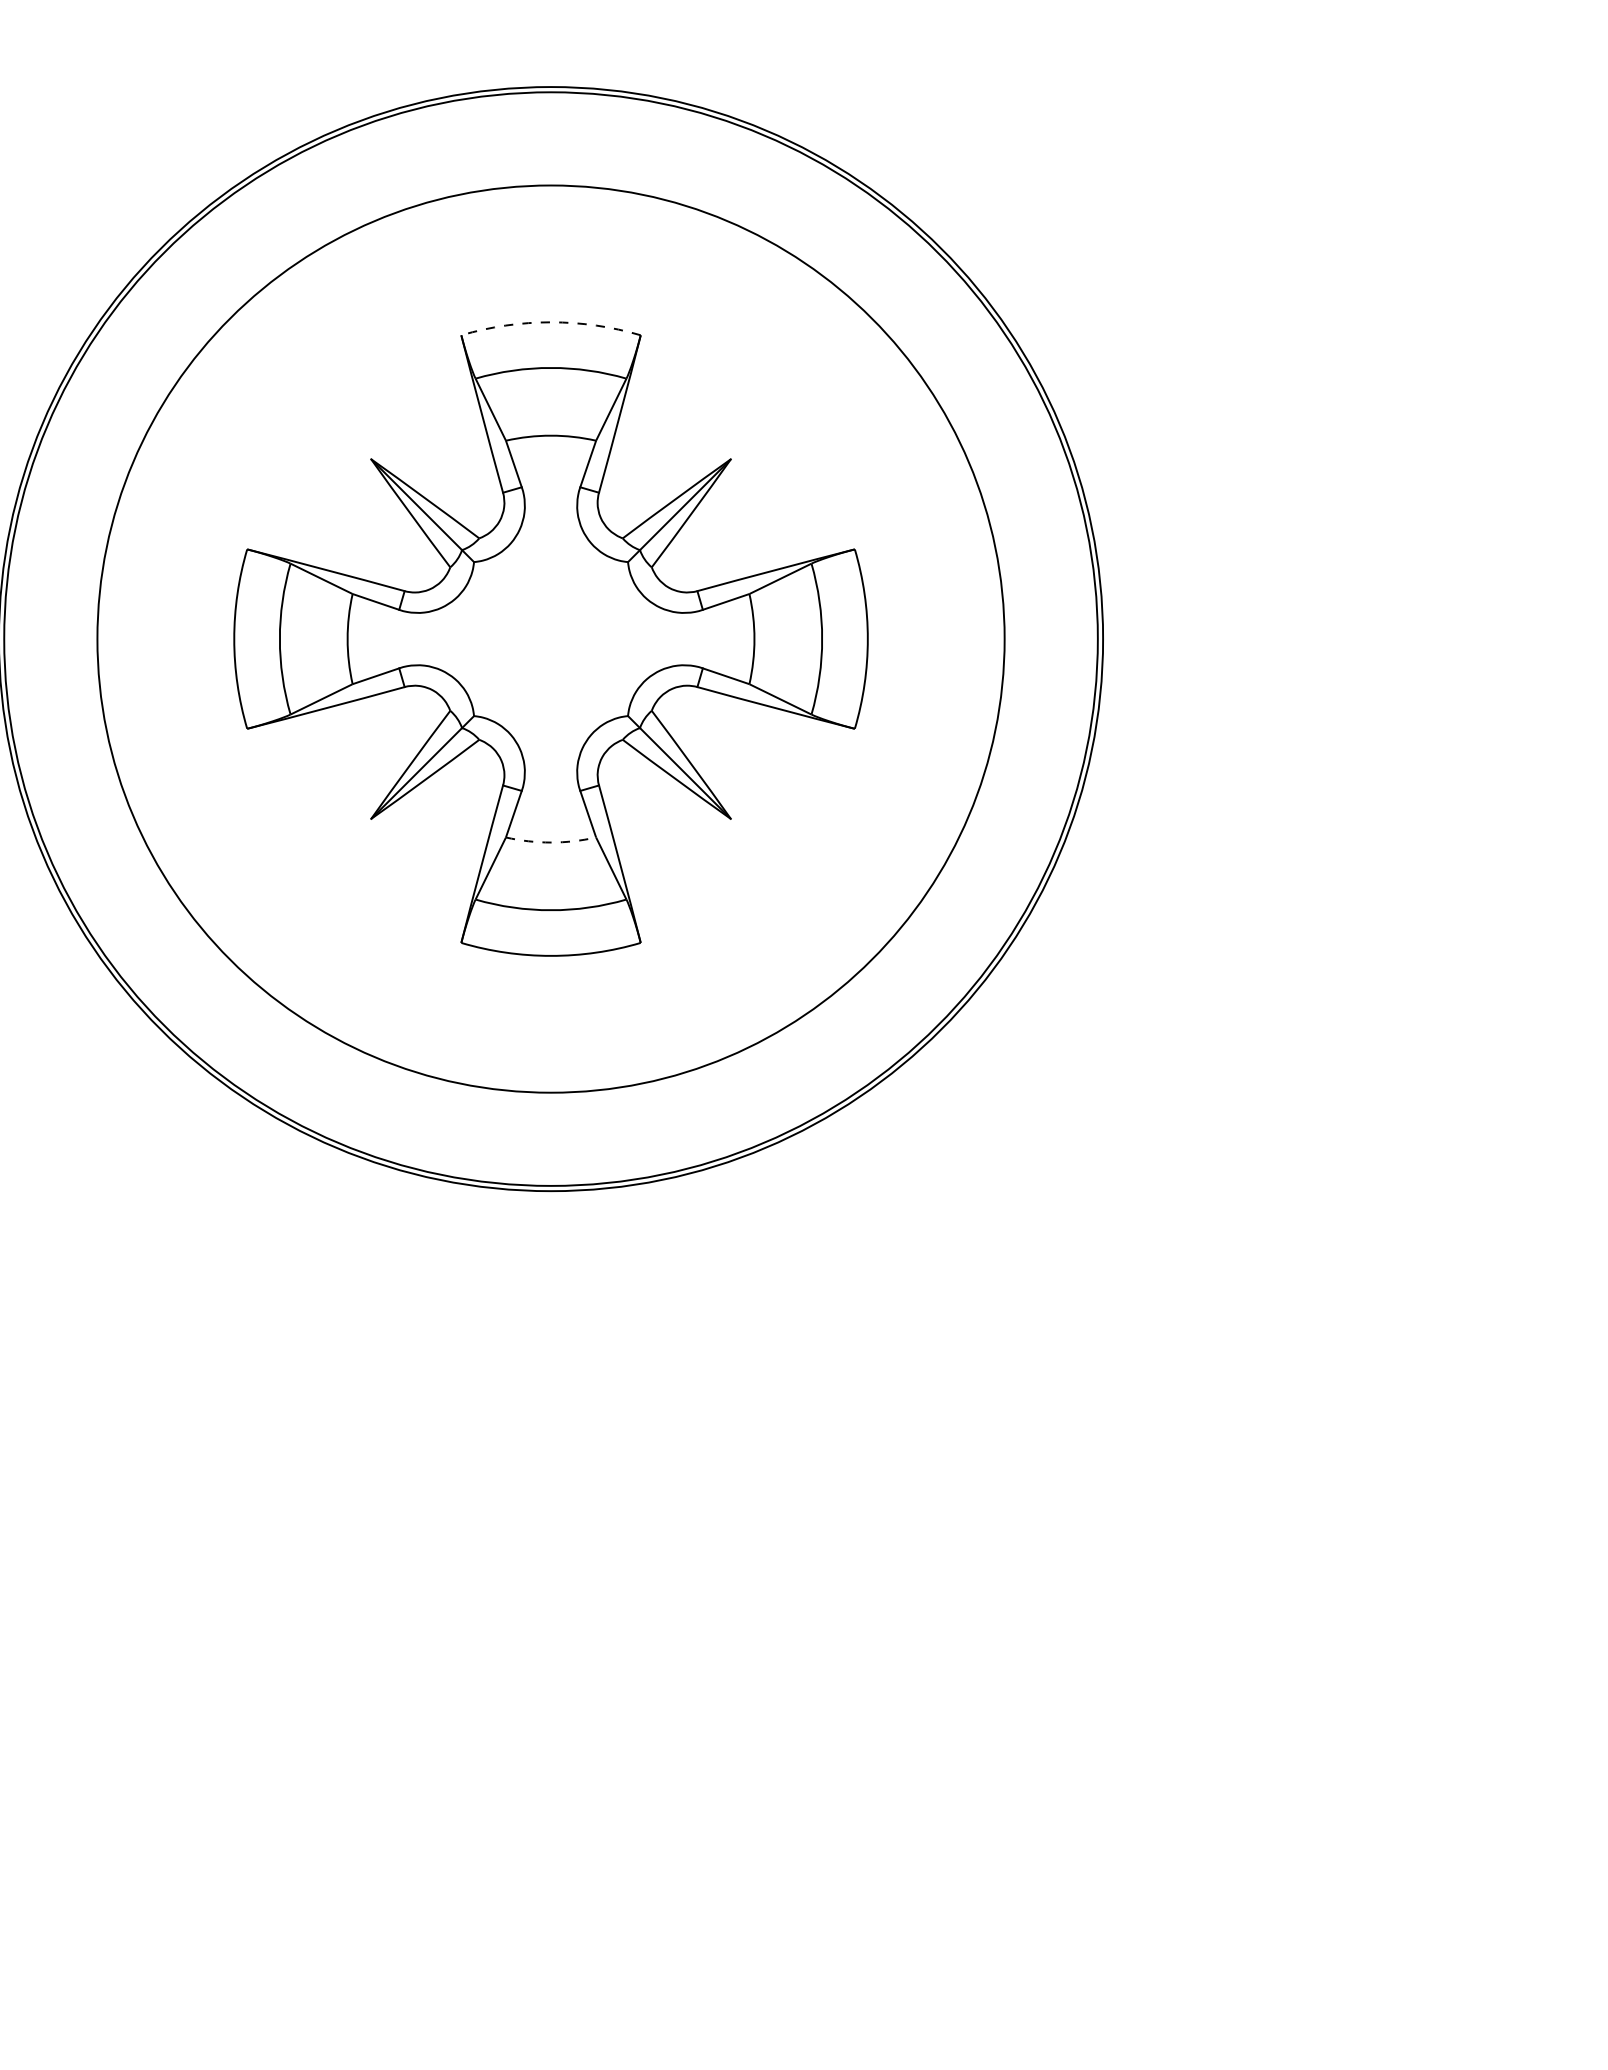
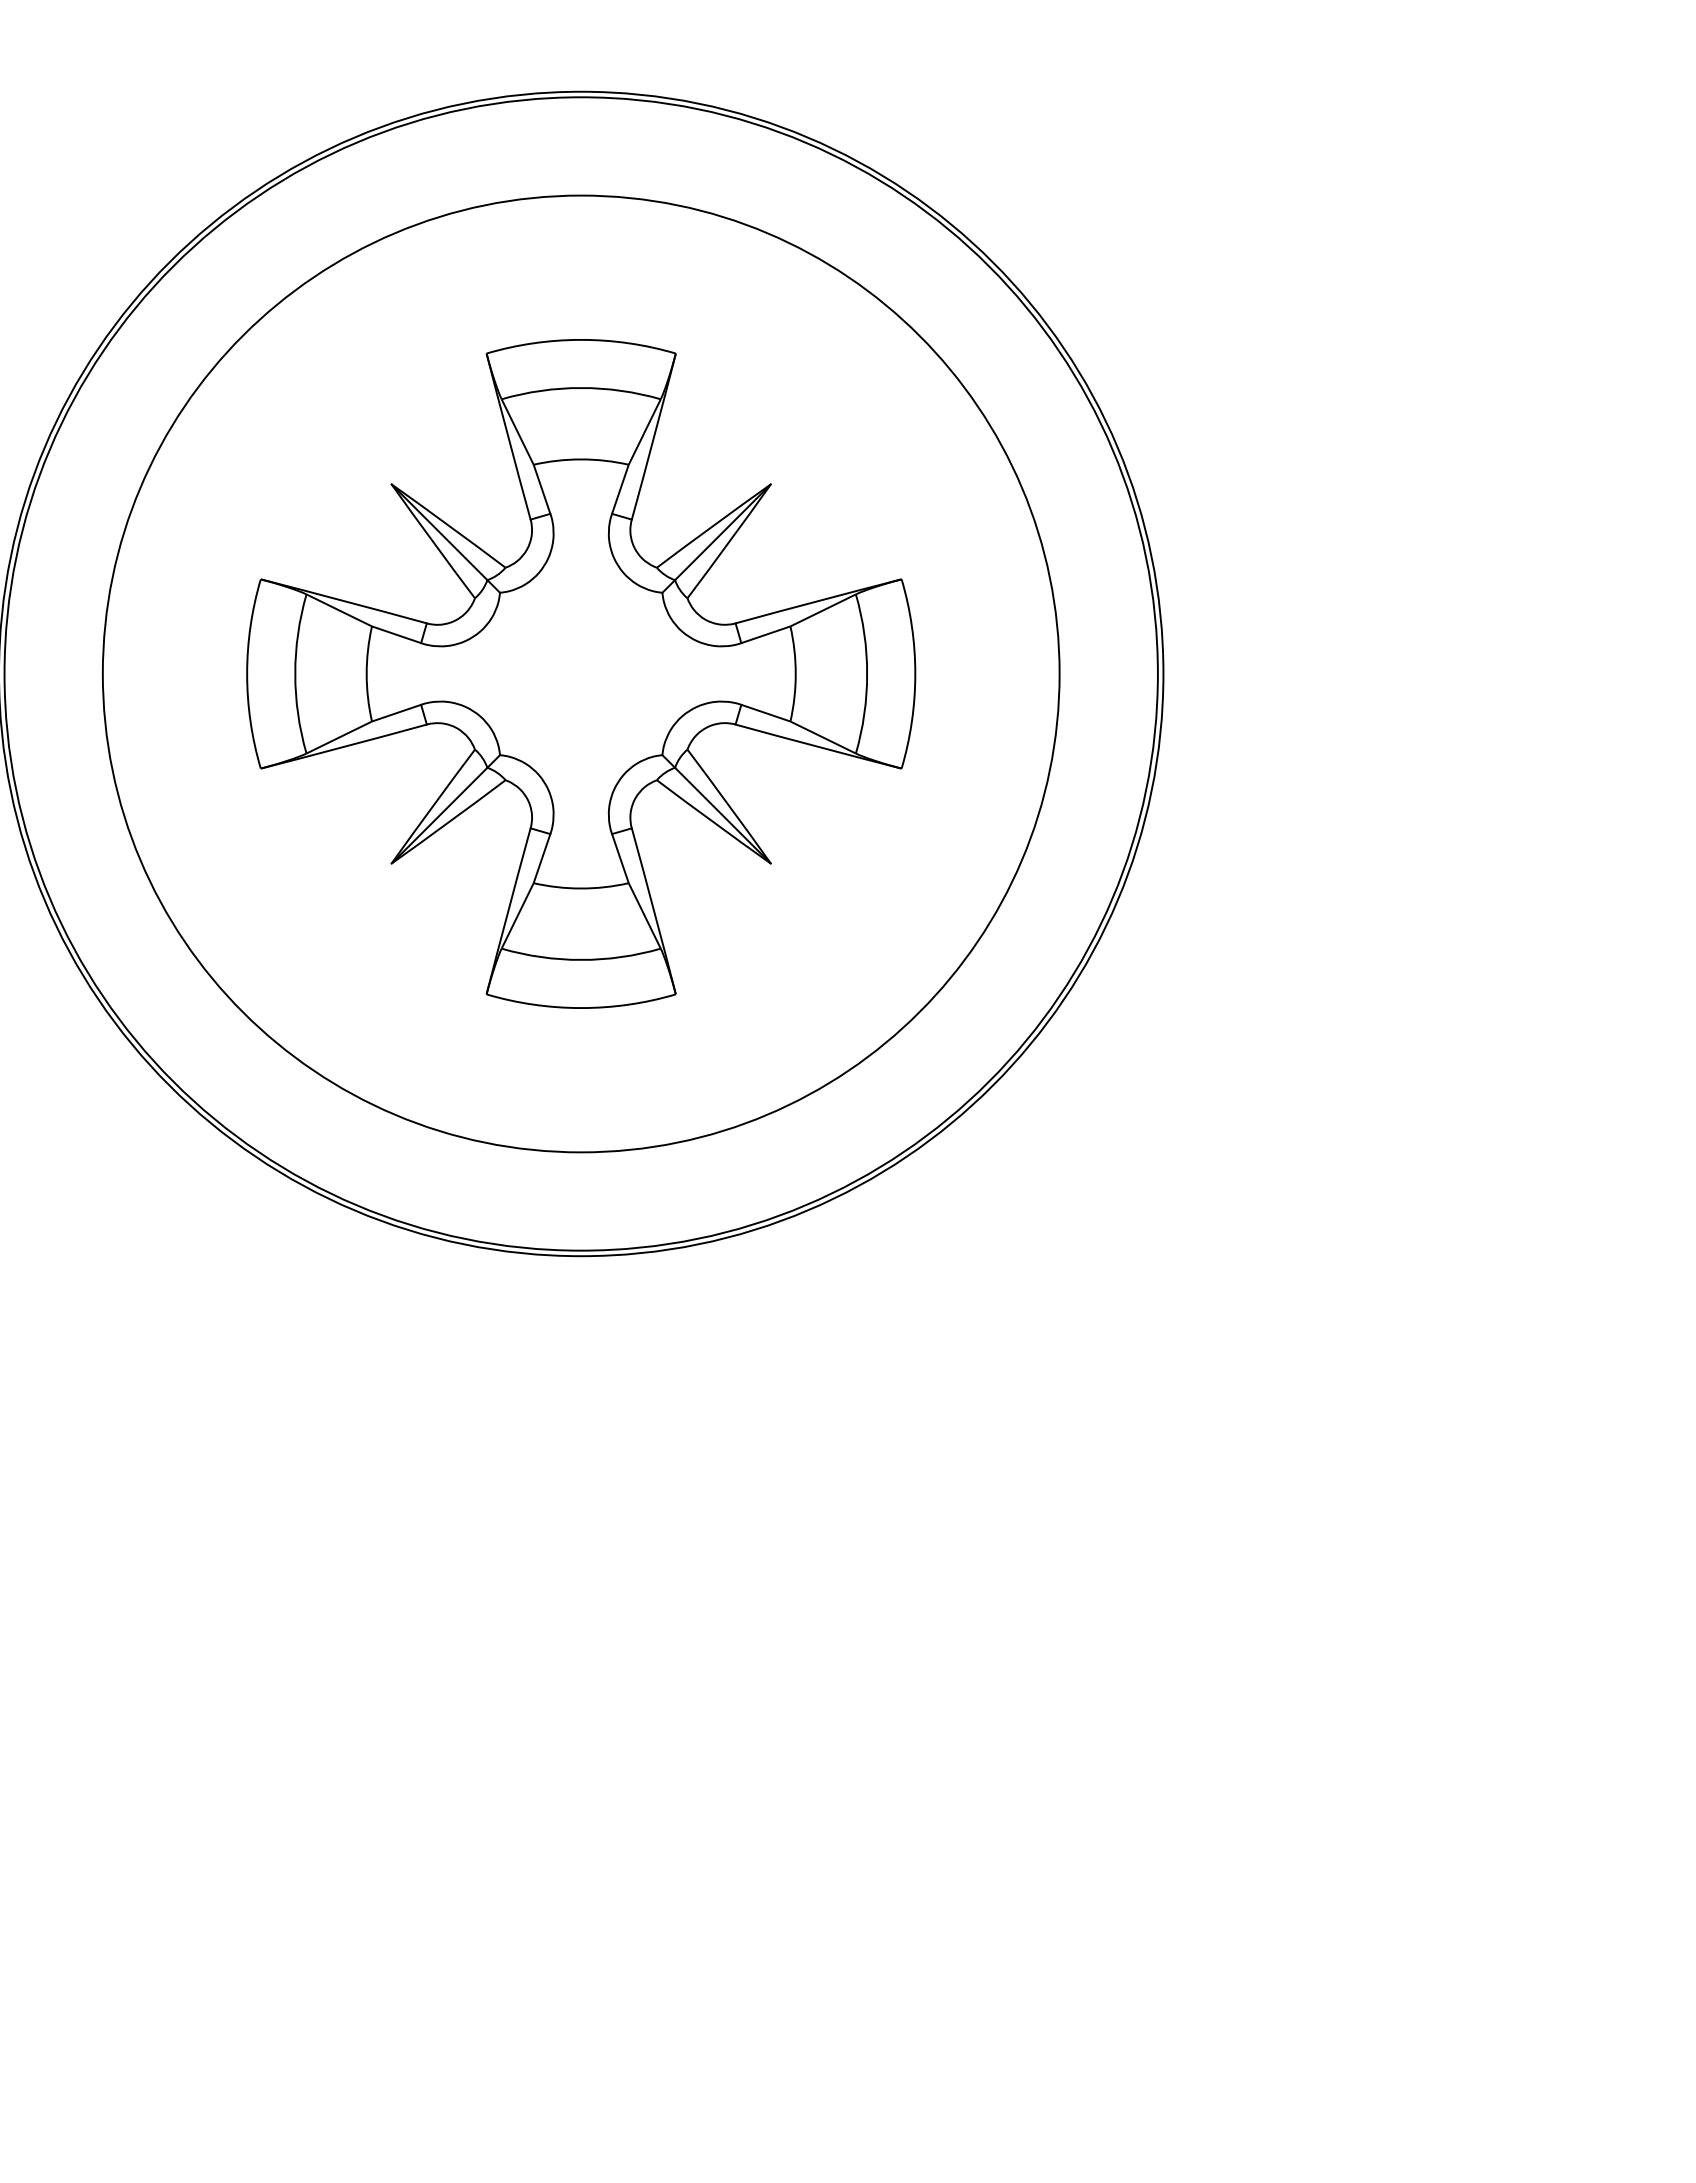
arc: (551, 321) -> (581, 339), dashed -> solid
arc: (551, 842) -> (581, 888), dashed -> solid

